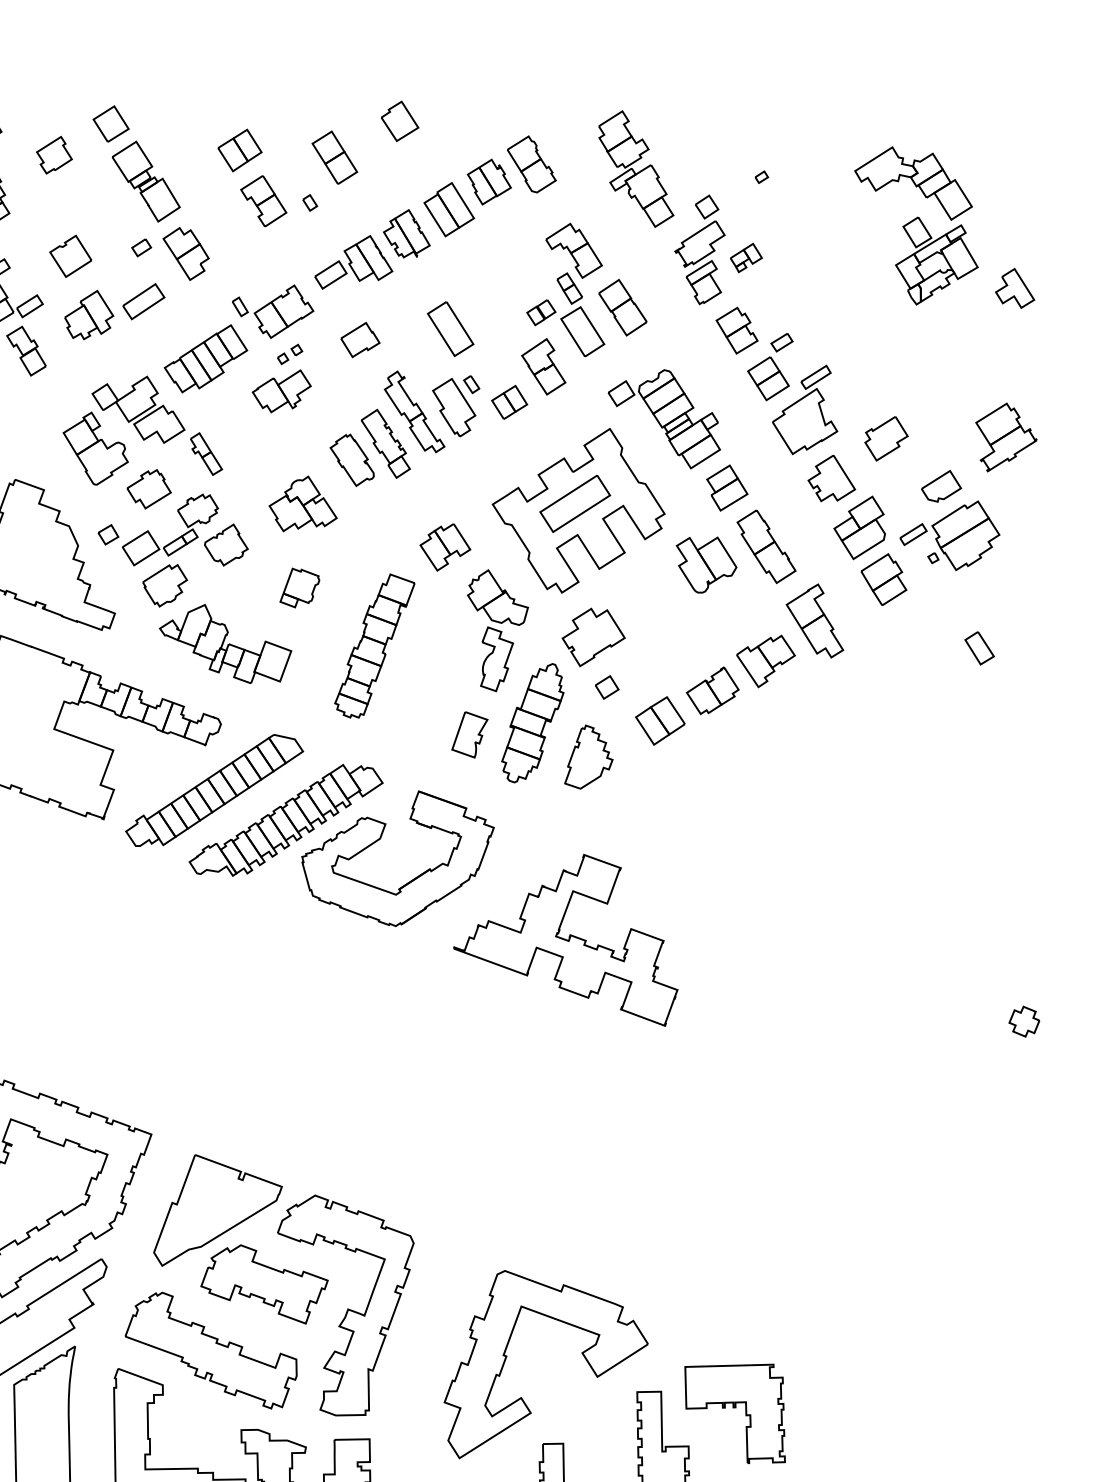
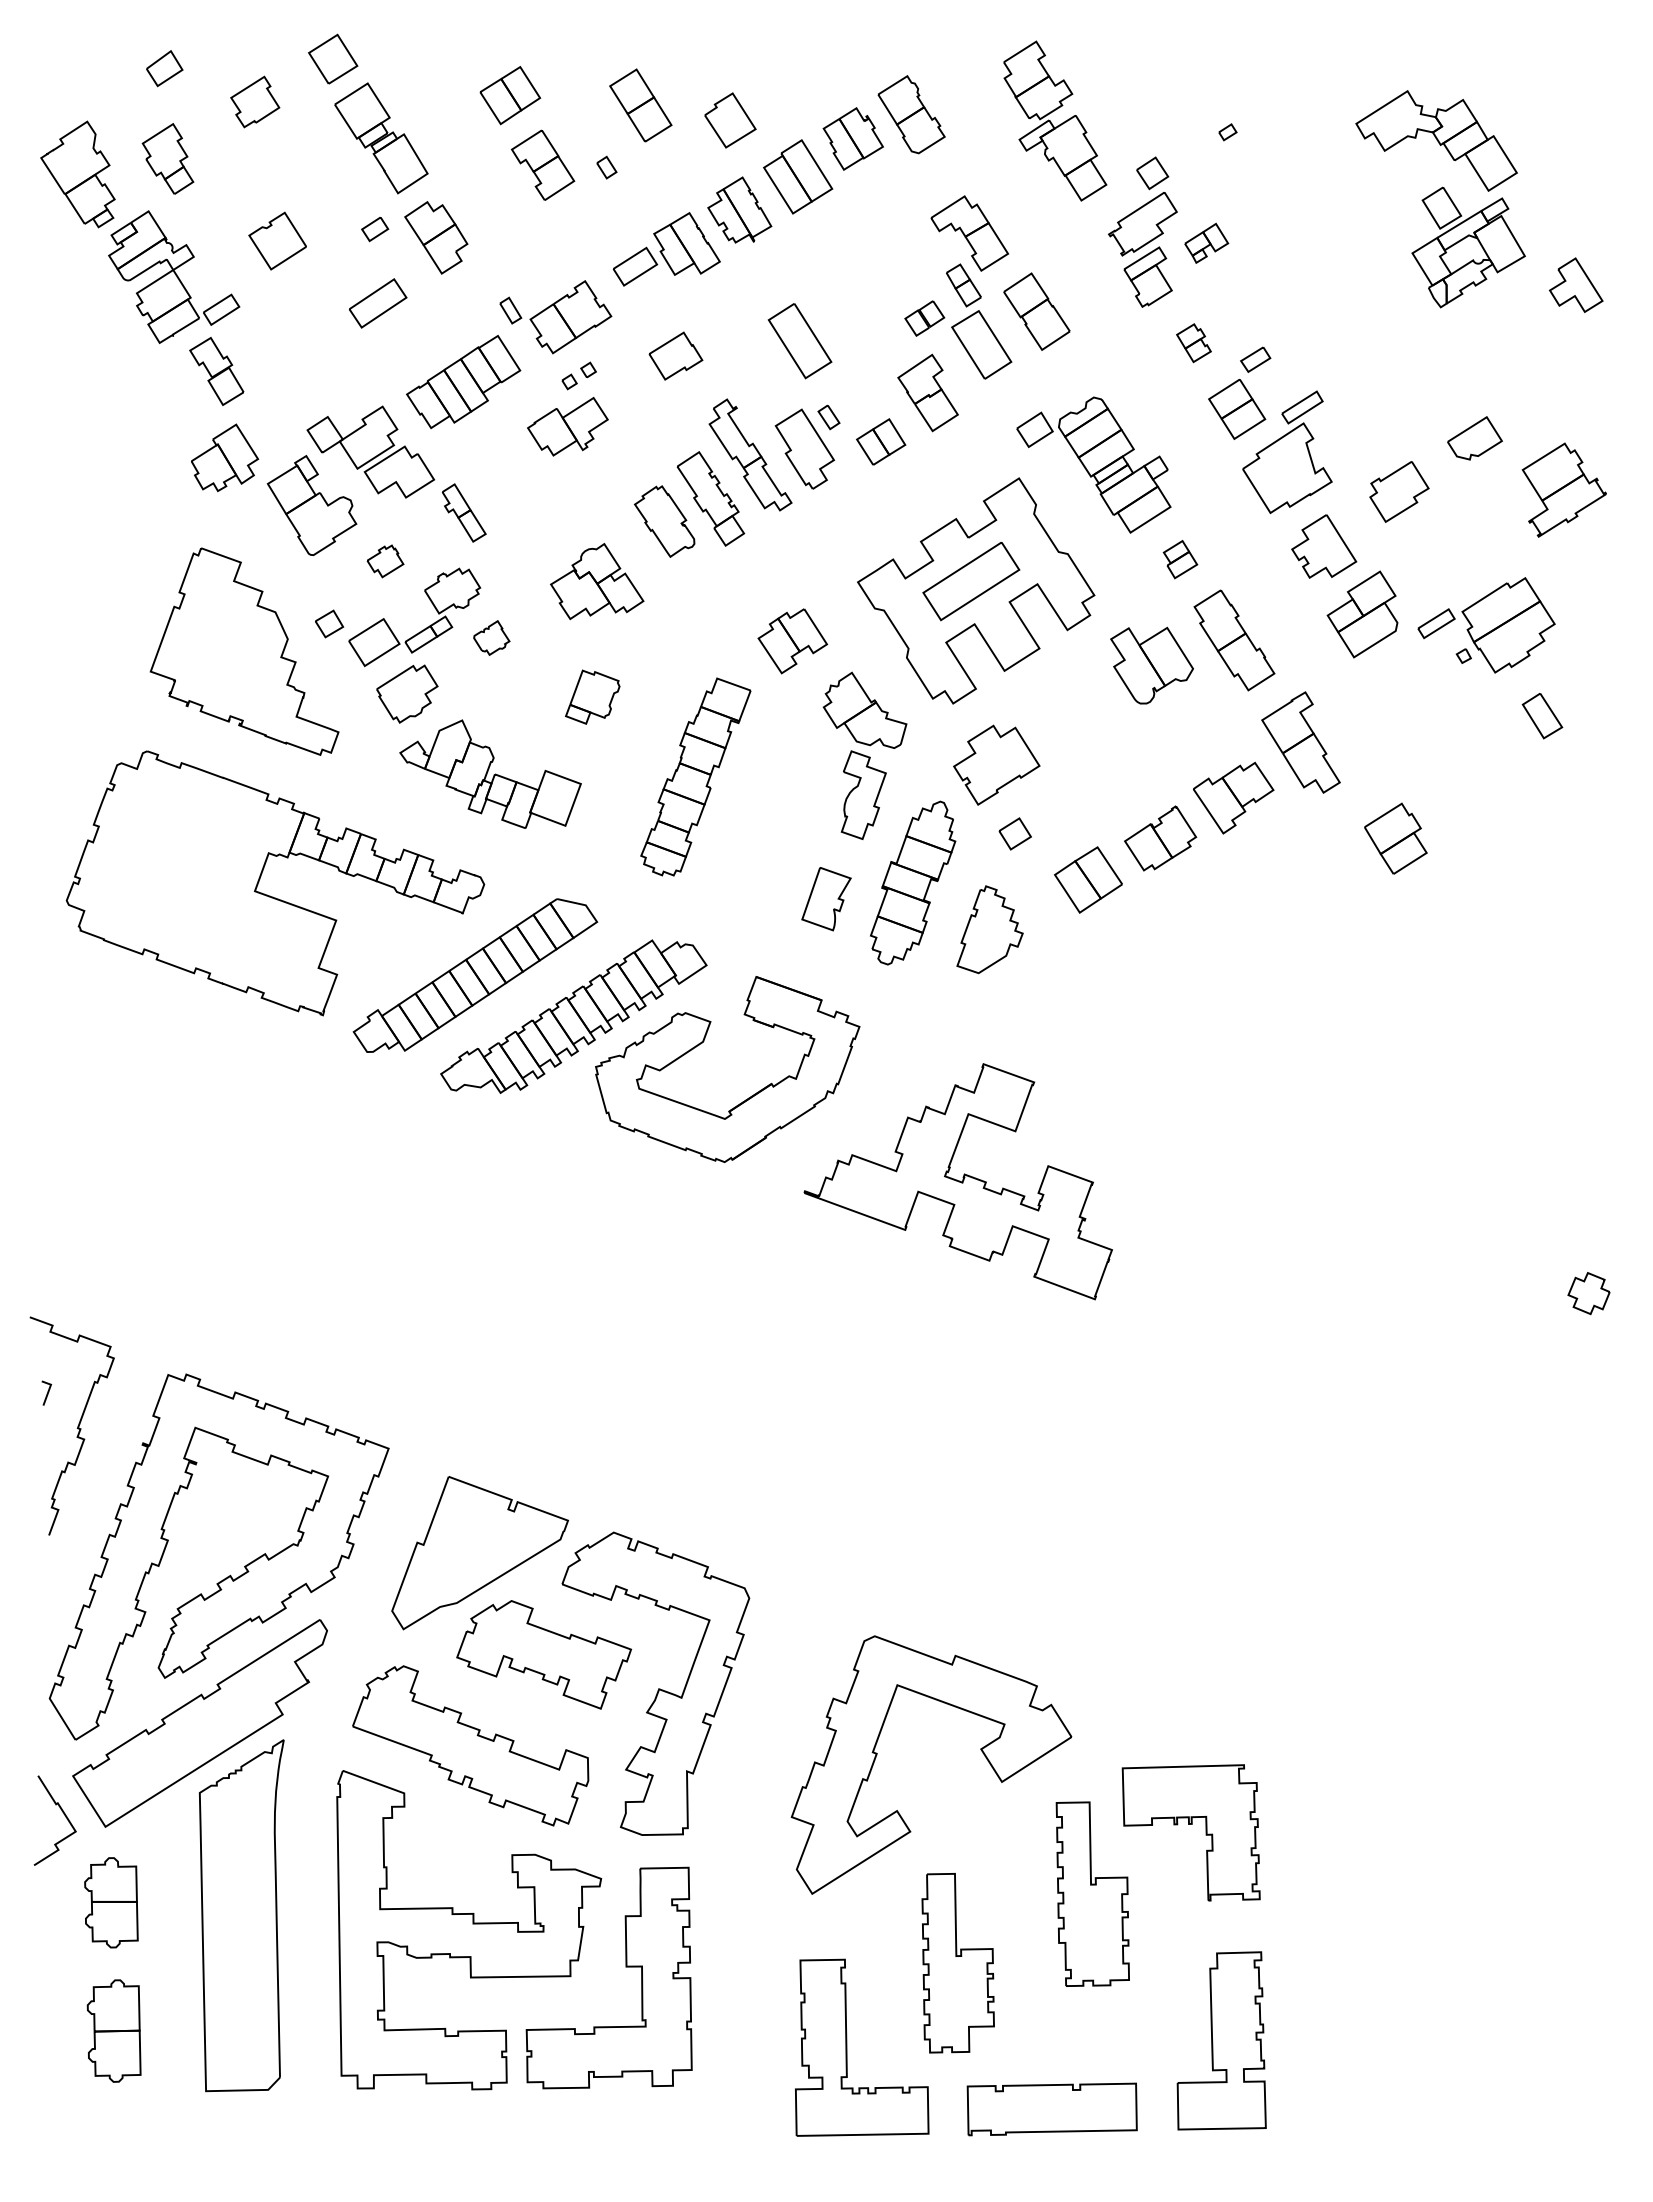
part: (400, 121) -> (730, 120), moved
part: (89, 314) -> (225, 457), moved
part: (736, 330) -> (1193, 342), size x0.6
part: (941, 486) -> (1474, 438), moved
part: (727, 487) -> (1180, 559), size x0.6
part: (149, 489) -> (385, 561), size x0.6
part: (226, 544) -> (491, 637), size x0.6
part: (883, 579) -> (1395, 838), moved
part: (979, 648) -> (1542, 716), moved

